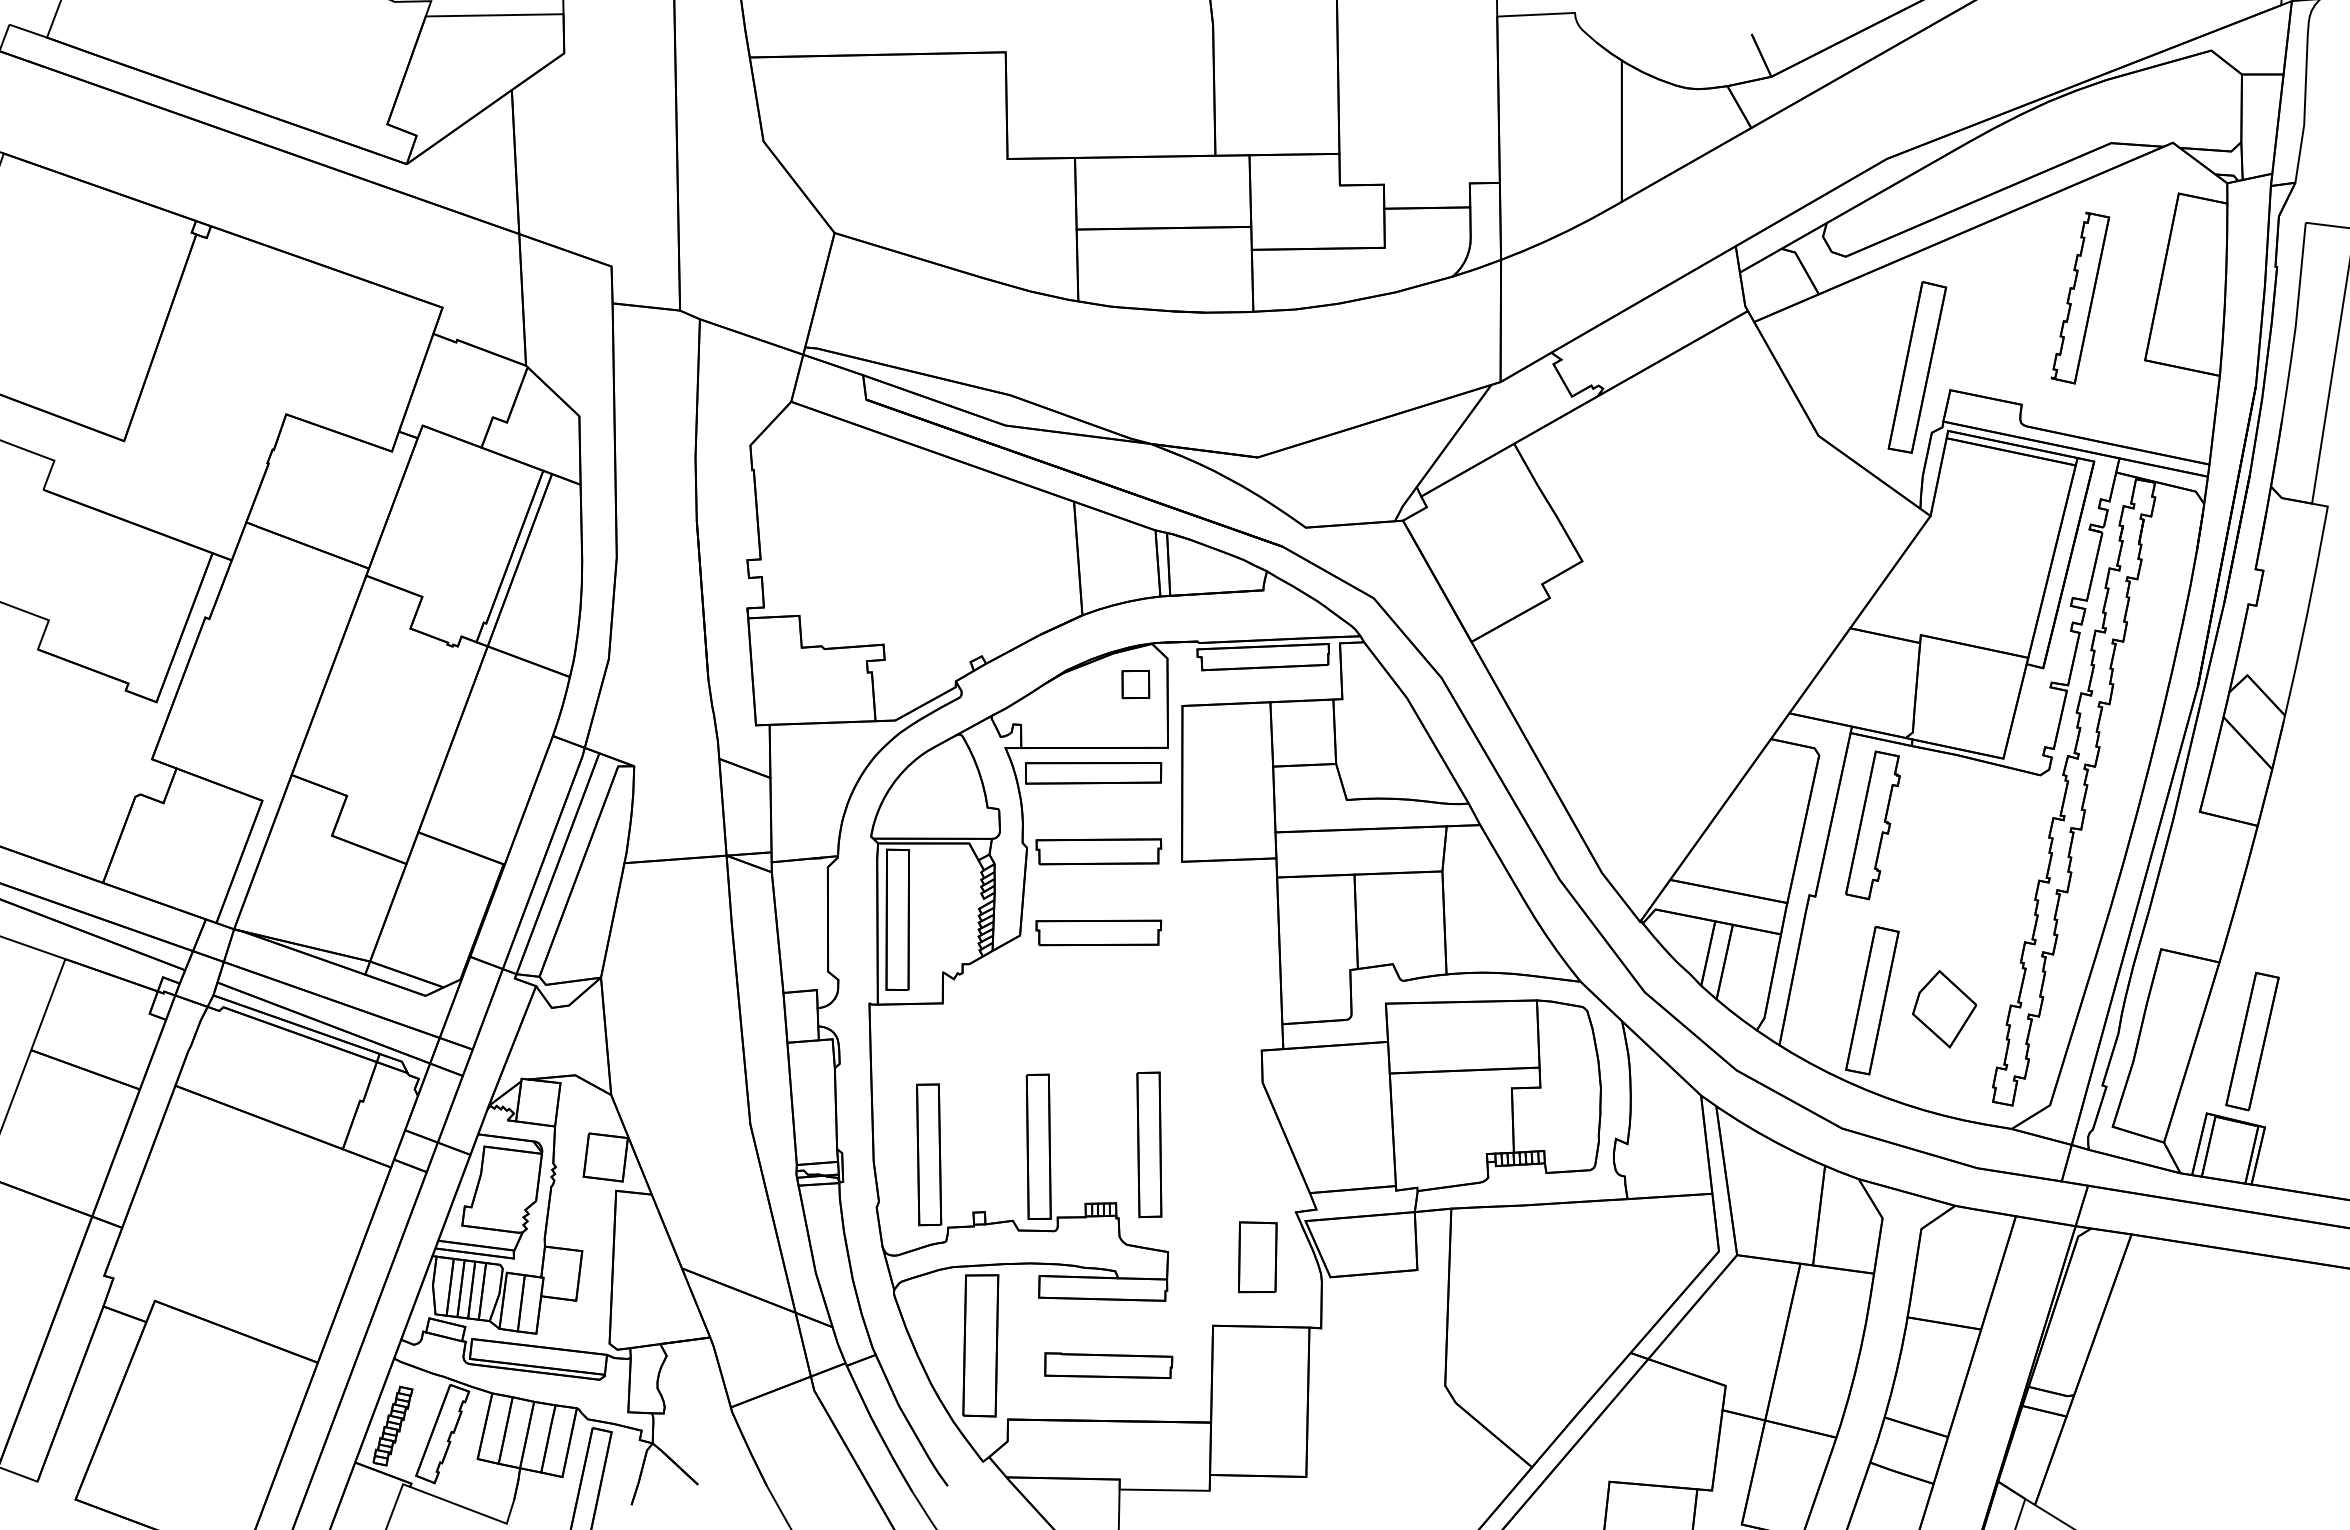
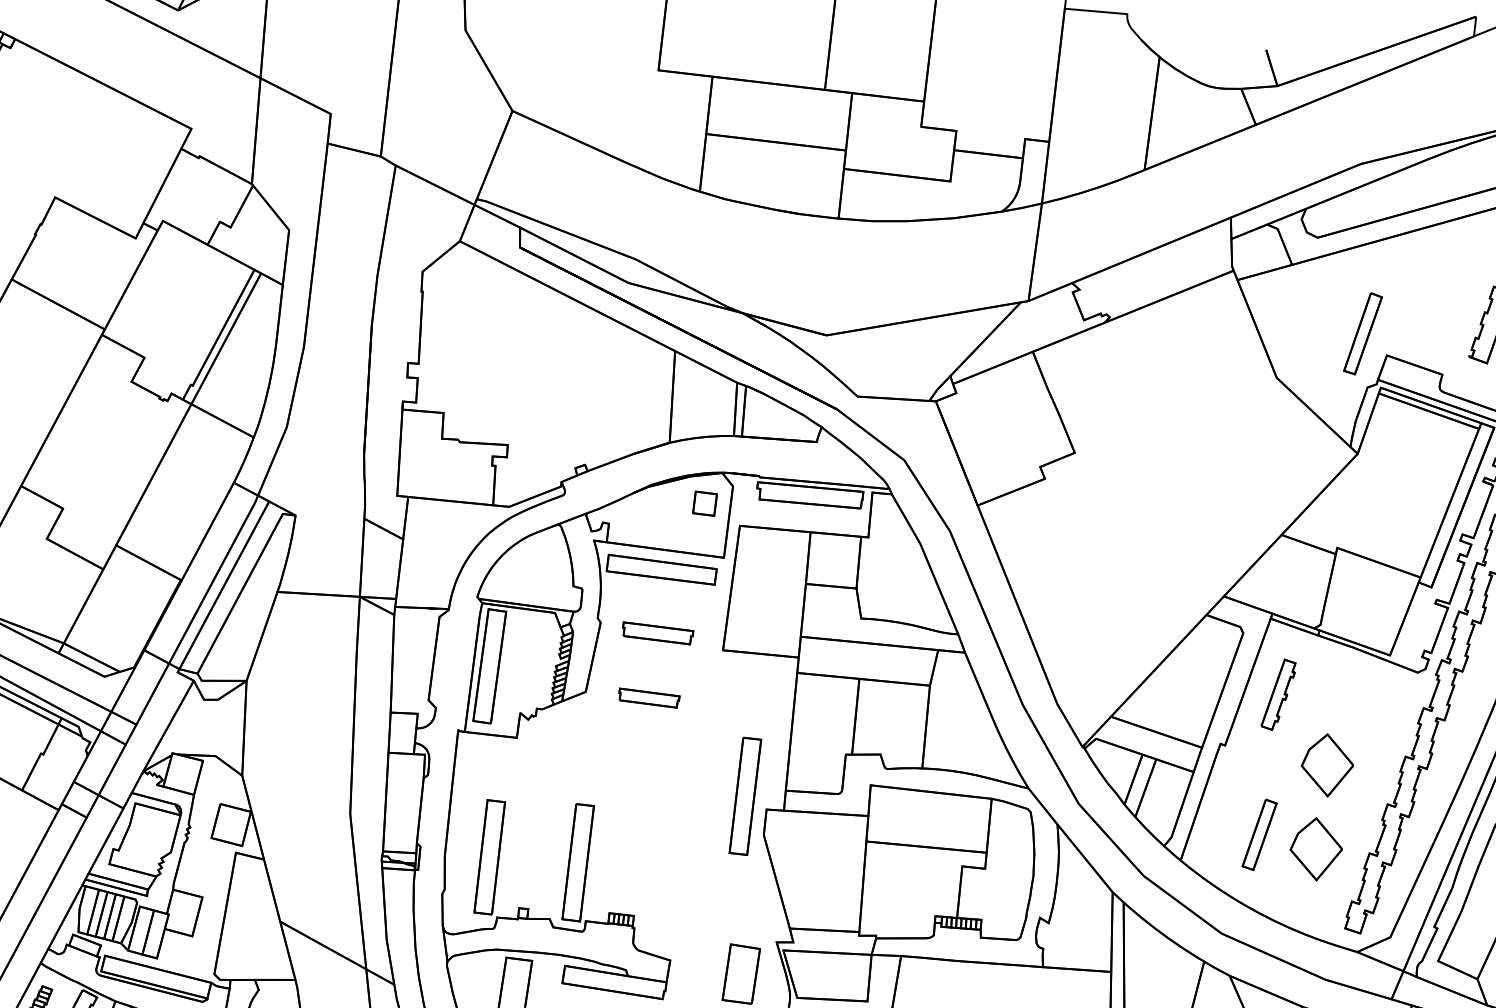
part: (1917, 367) -> (1363, 333), size x0.6
part: (1872, 825) -> (1278, 694), size x0.6
part: (1098, 851) -> (657, 633), size x0.7
part: (1944, 904) -> (1327, 765), added
part: (1098, 932) -> (648, 697), size x0.6
part: (1872, 1000) -> (1259, 834), size x0.6
part: (1149, 1144) -> (745, 796), moved

